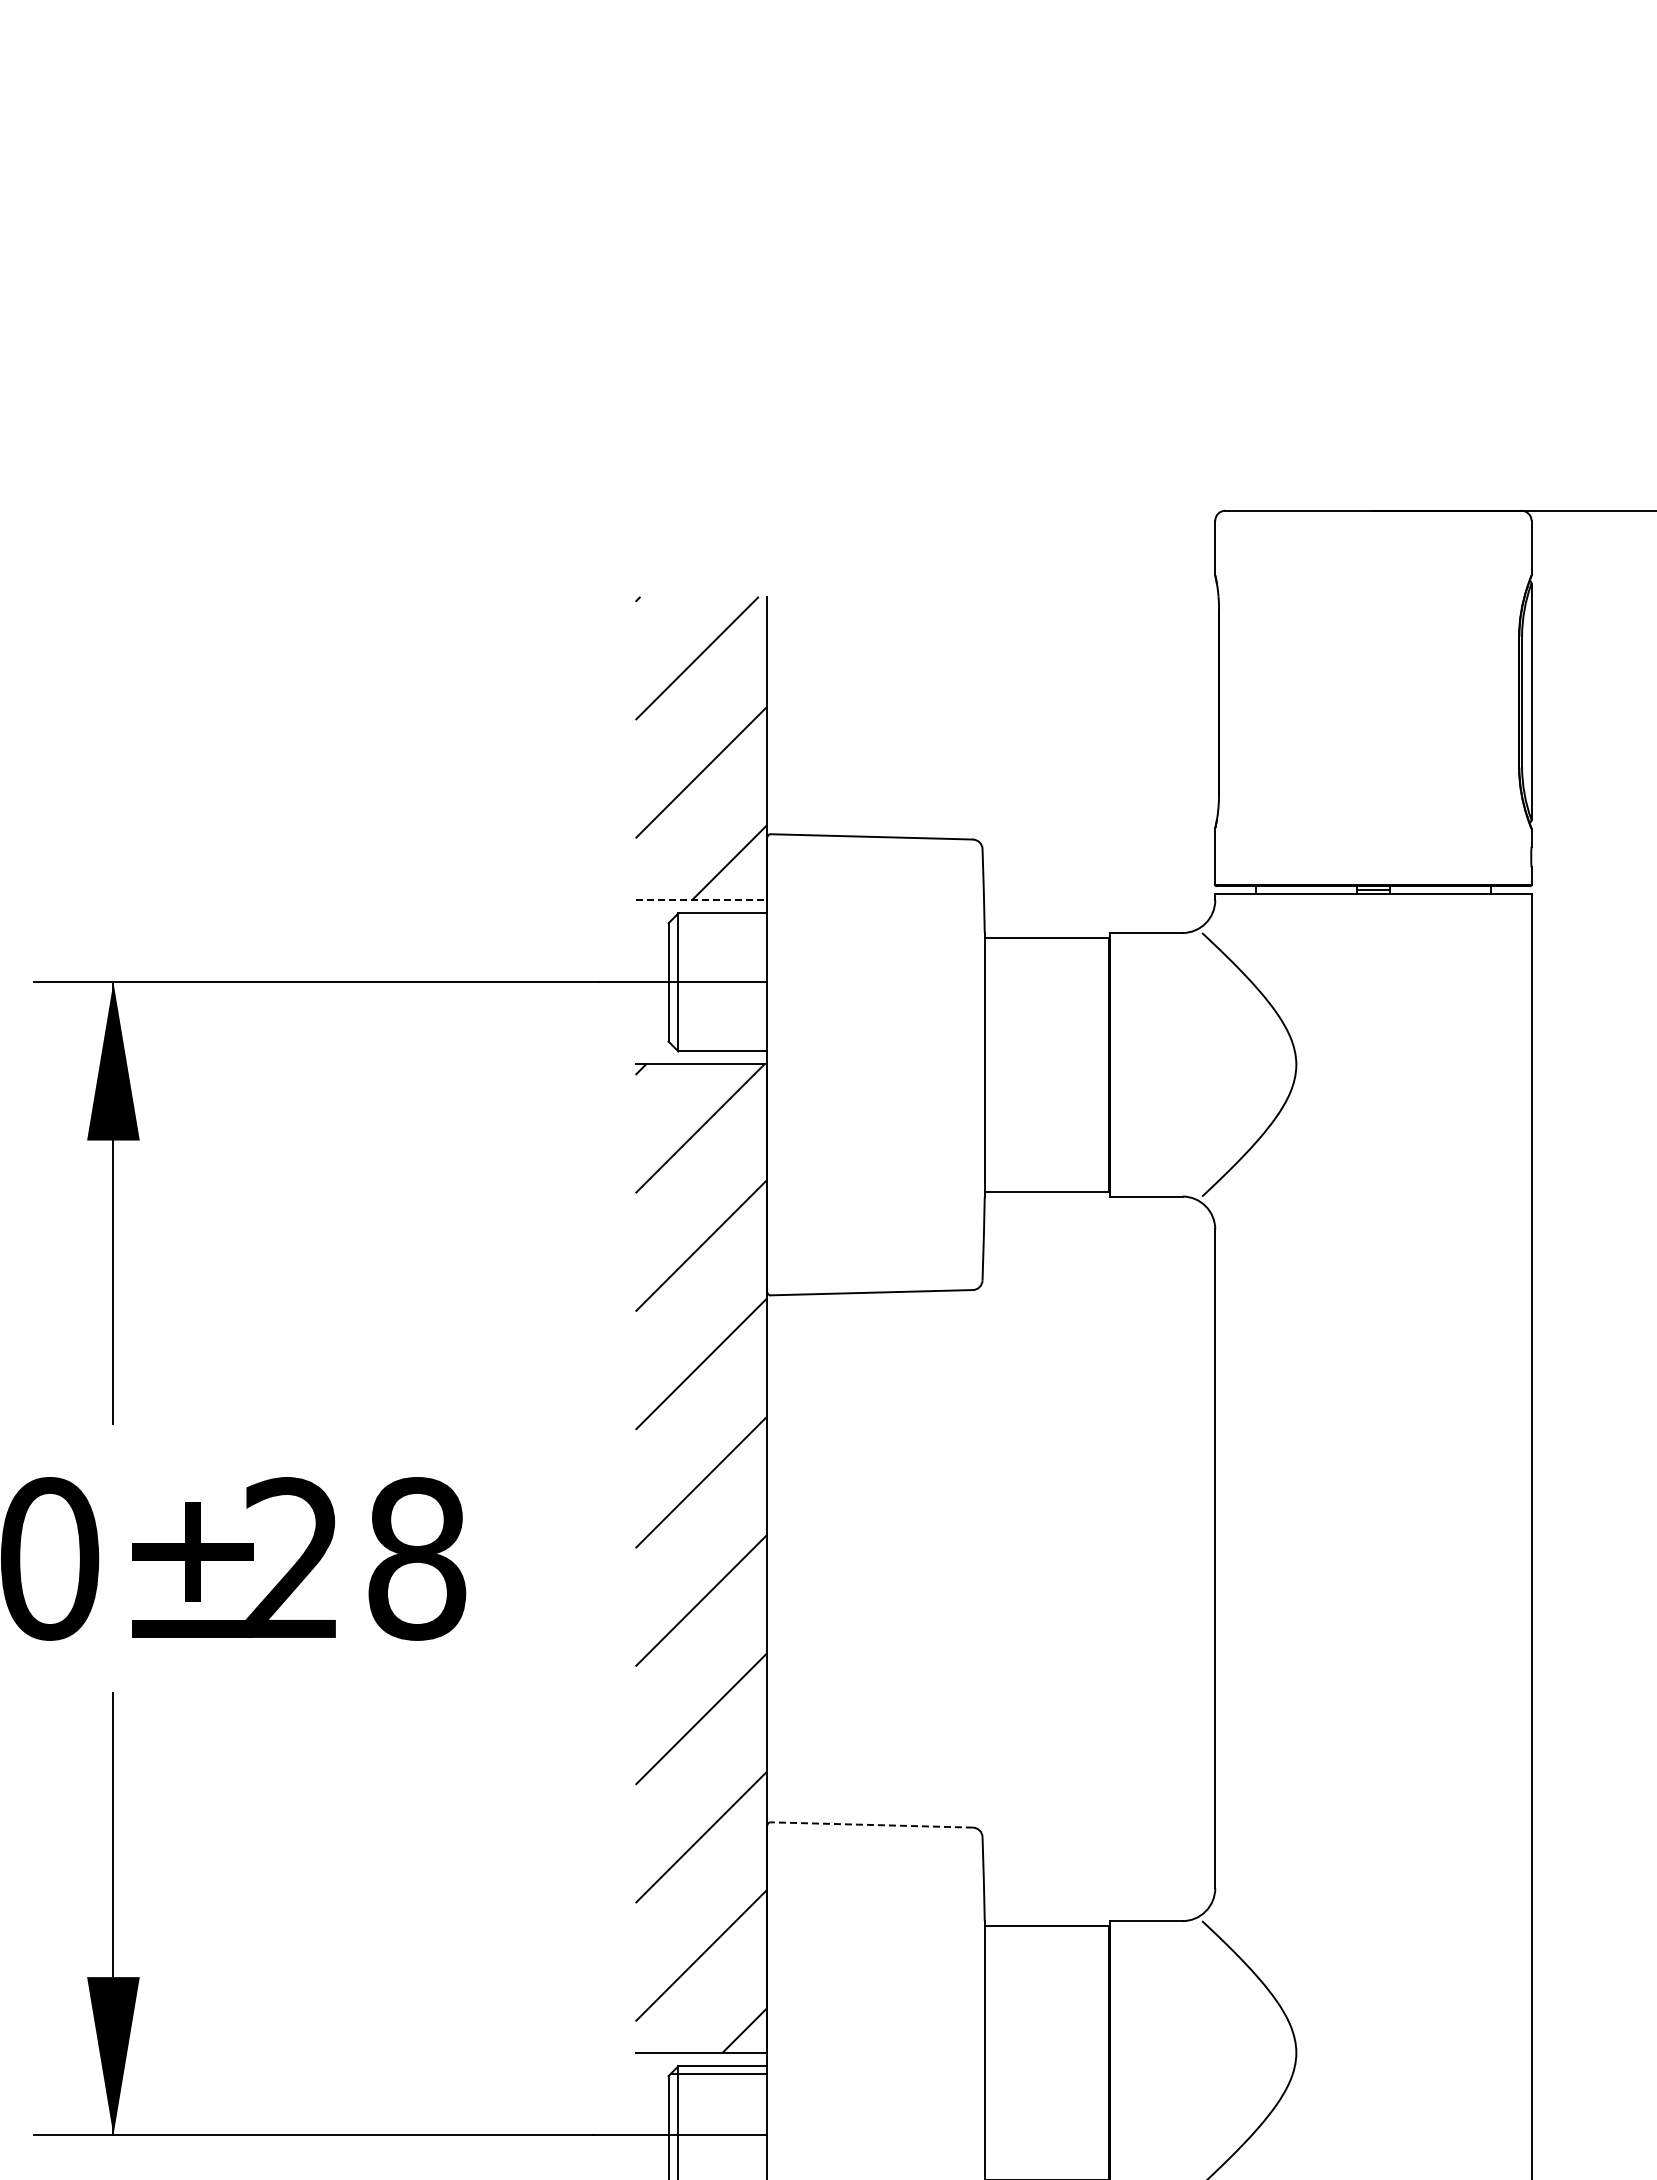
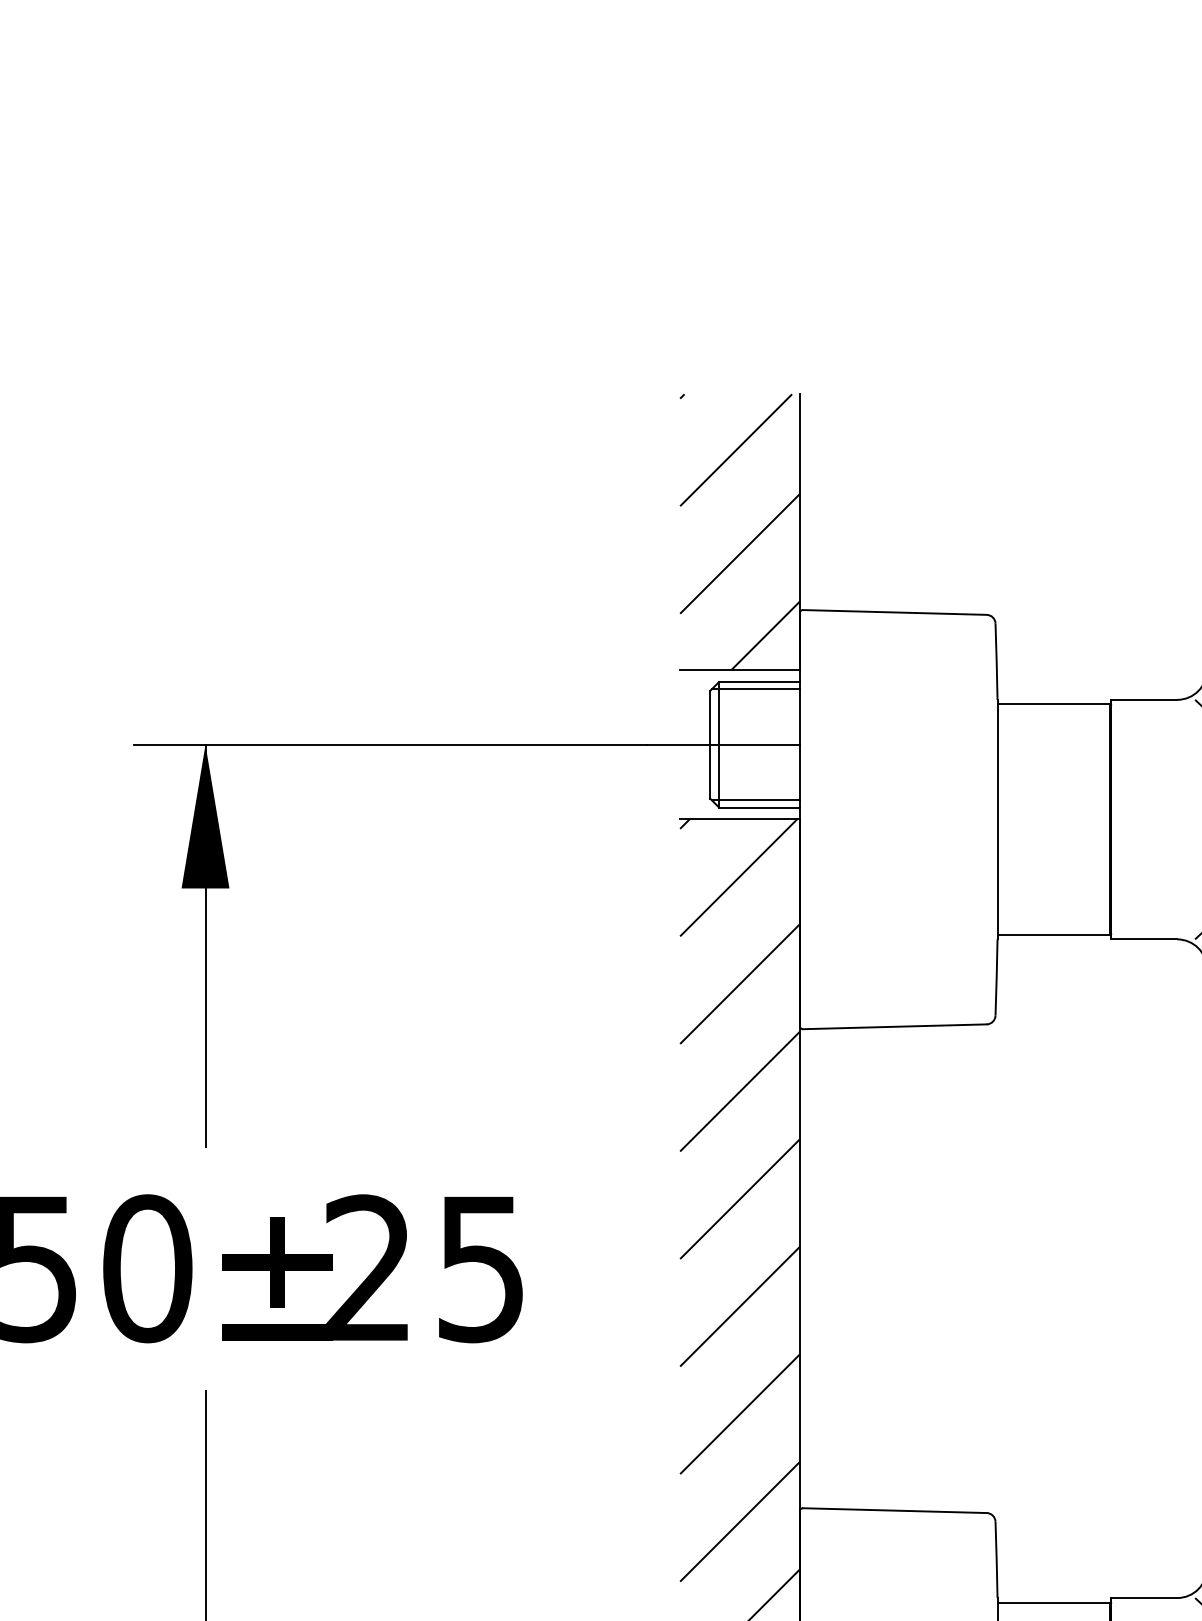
line: (701, 900) -> (740, 670), dashed -> solid
line: (718, 921) -> (755, 689), added
line: (718, 1043) -> (755, 800), added
text: (417, 1558) -> (481, 1268), 28 -> 25
line: (871, 1824) -> (894, 1510), dashed -> solid

